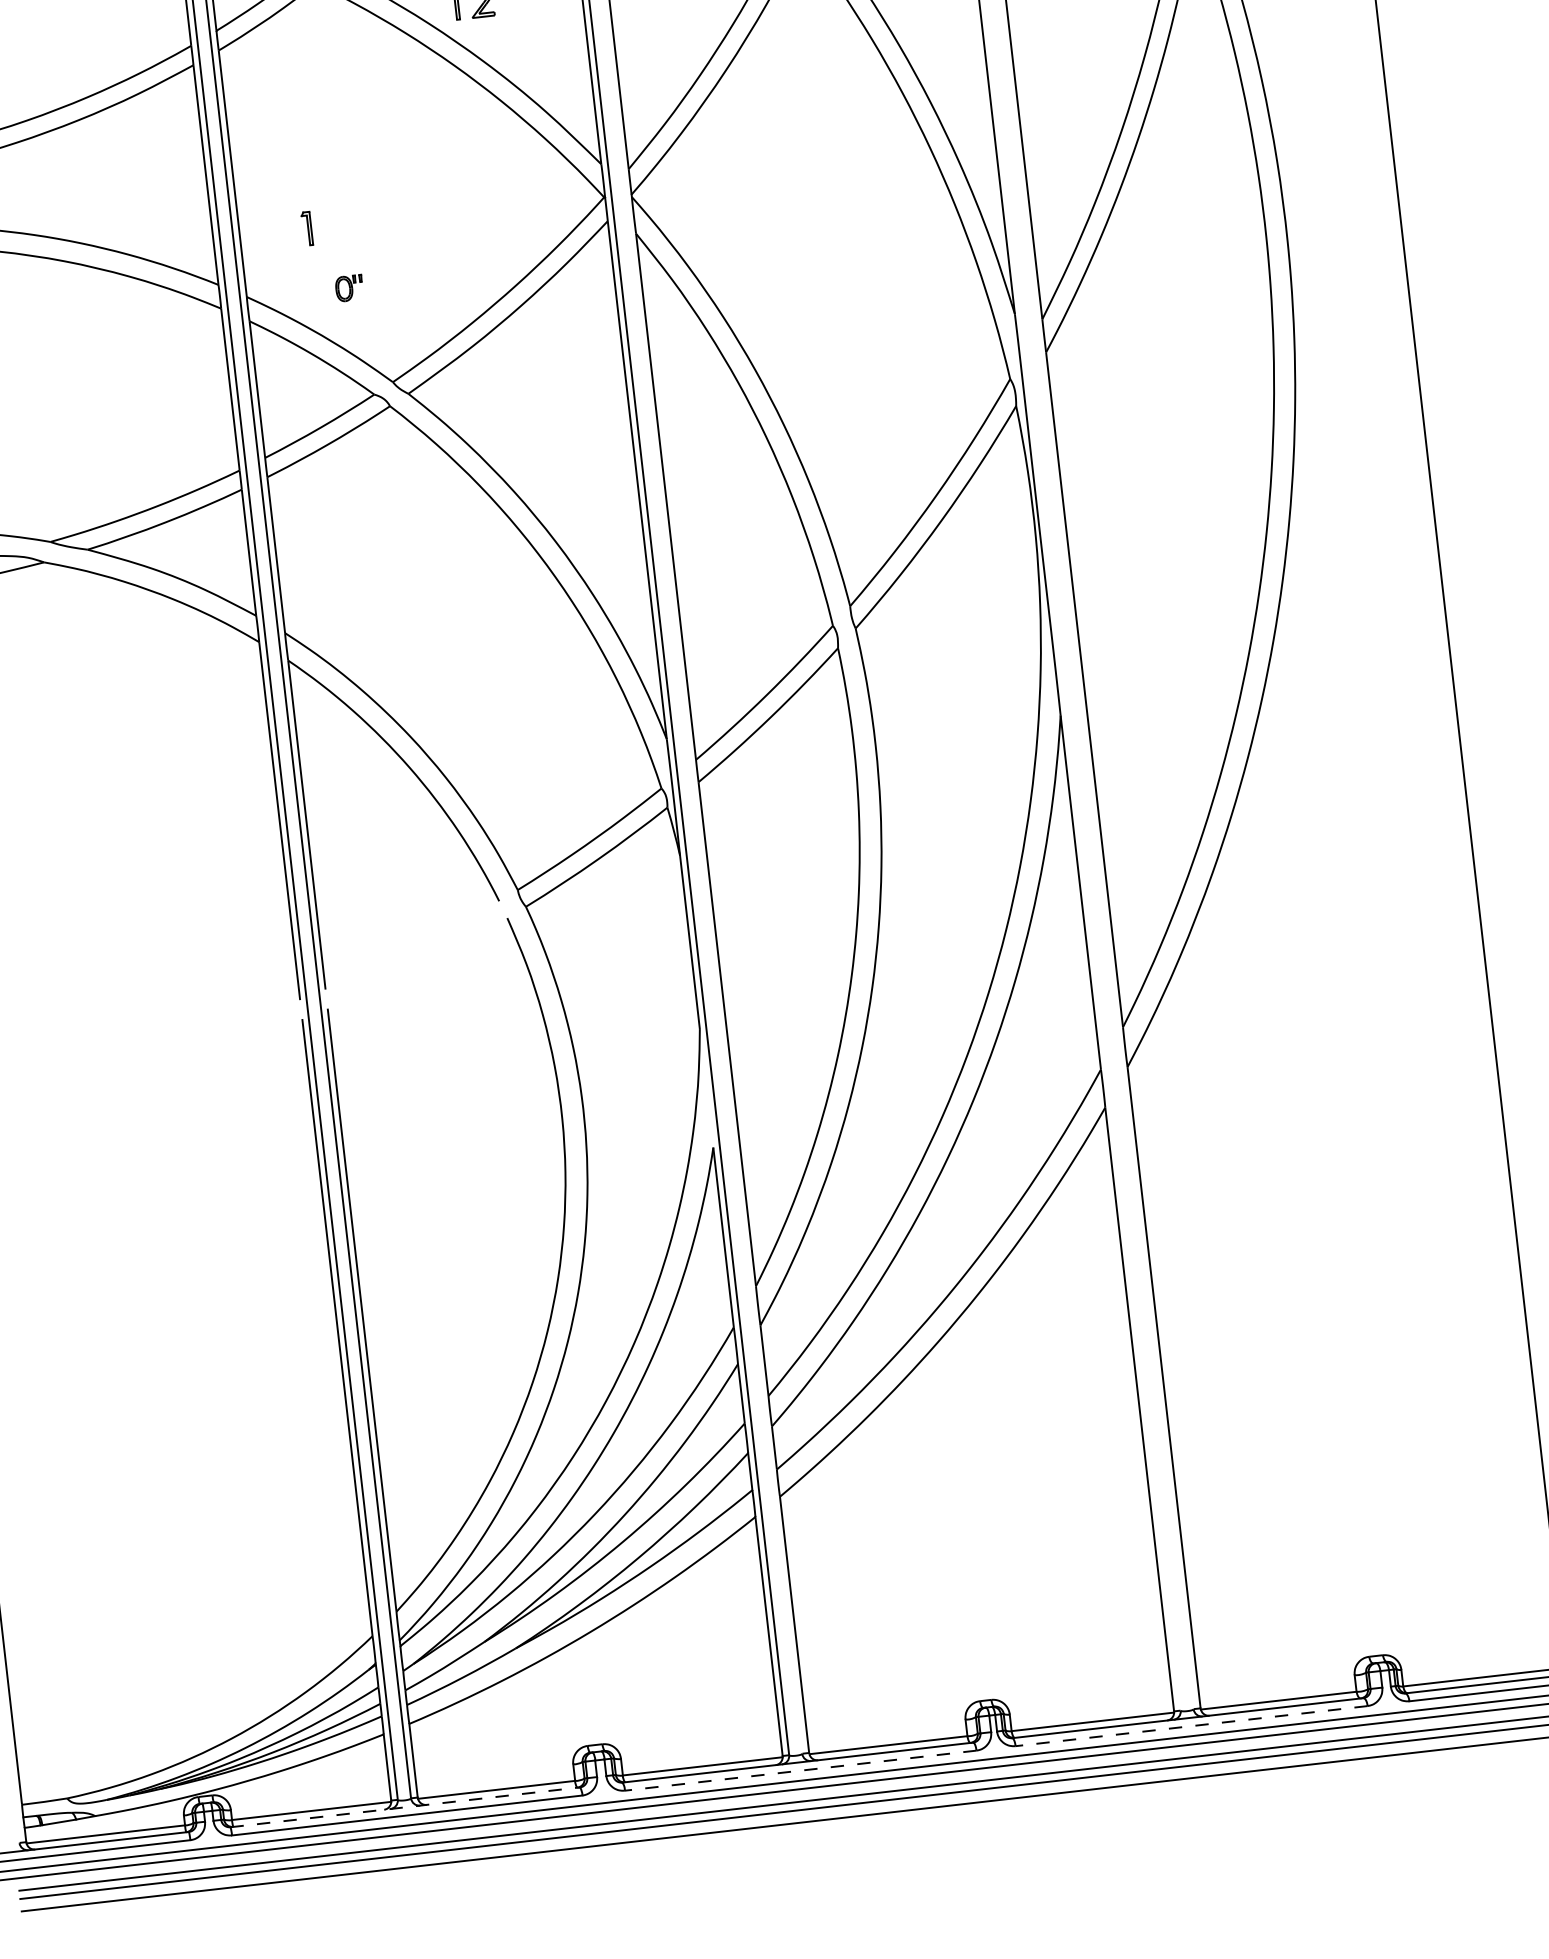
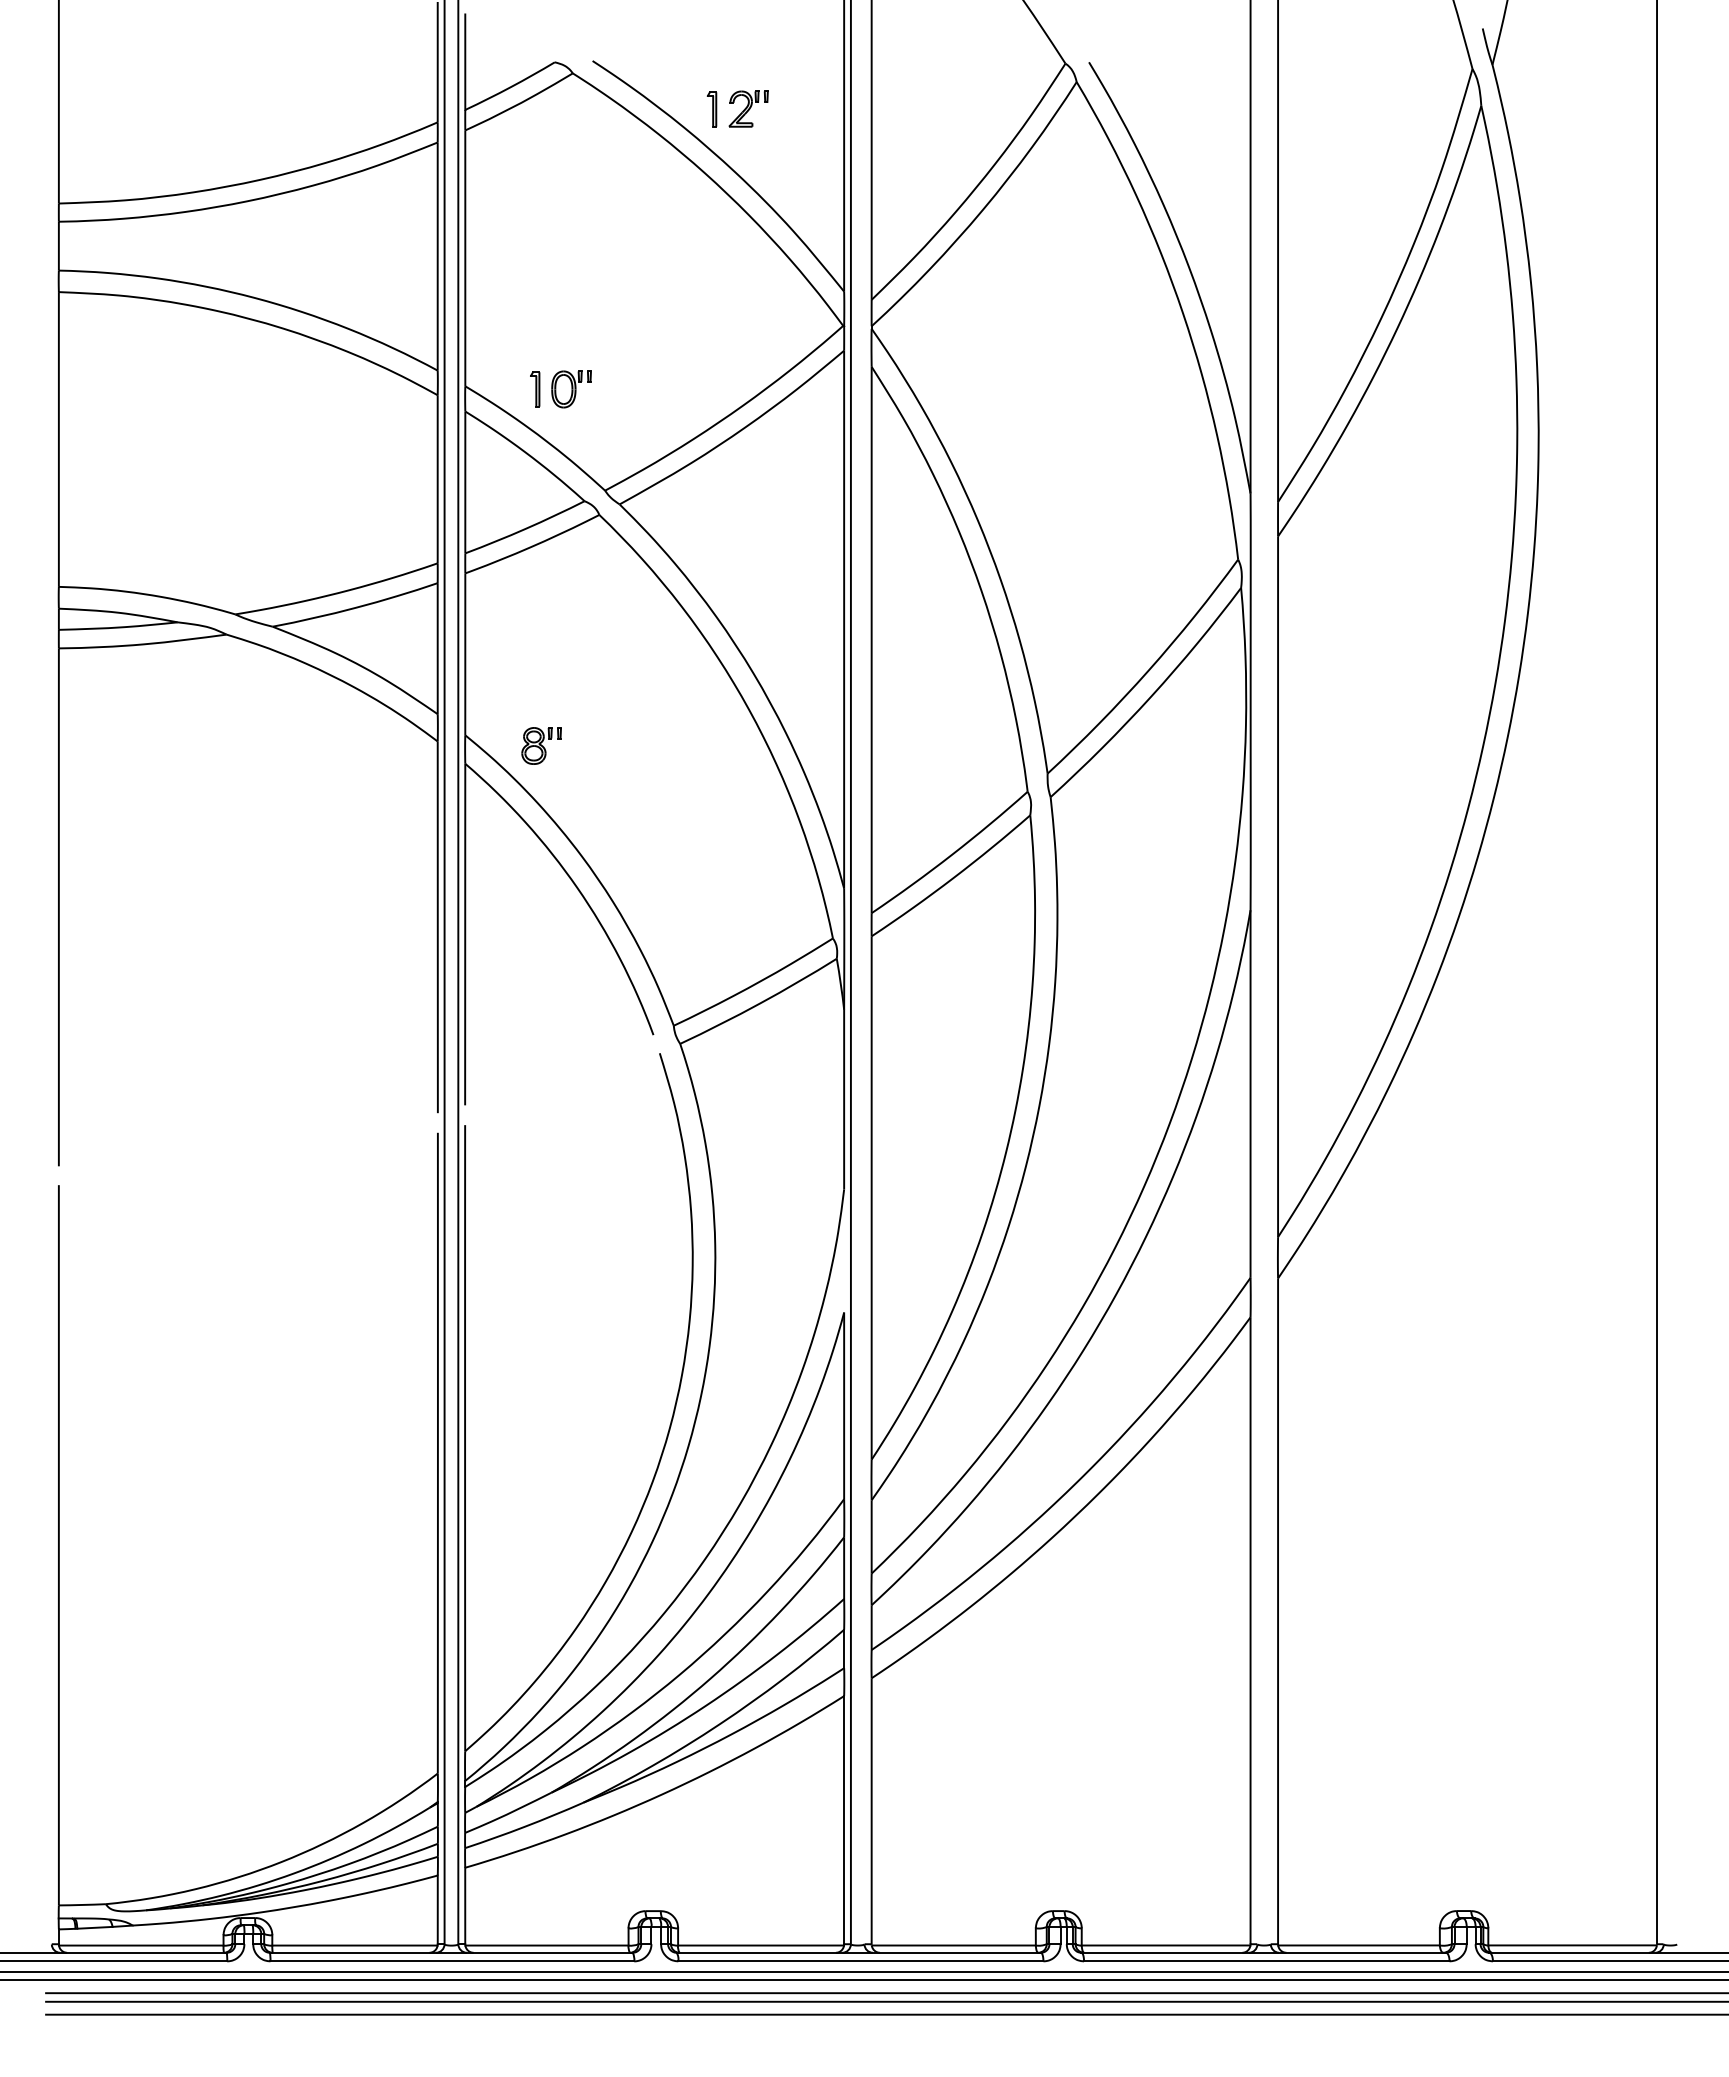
part: (307, 228) -> (535, 389), moved
part: (349, 288) -> (571, 389), size x1.43
part: (359, 634) -> (541, 745), added
line: (1191, 1726) -> (1266, 1961), dashed -> solid
line: (800, 1770) -> (860, 1961), dashed -> solid
line: (405, 1807) -> (451, 1952), dashed -> solid

